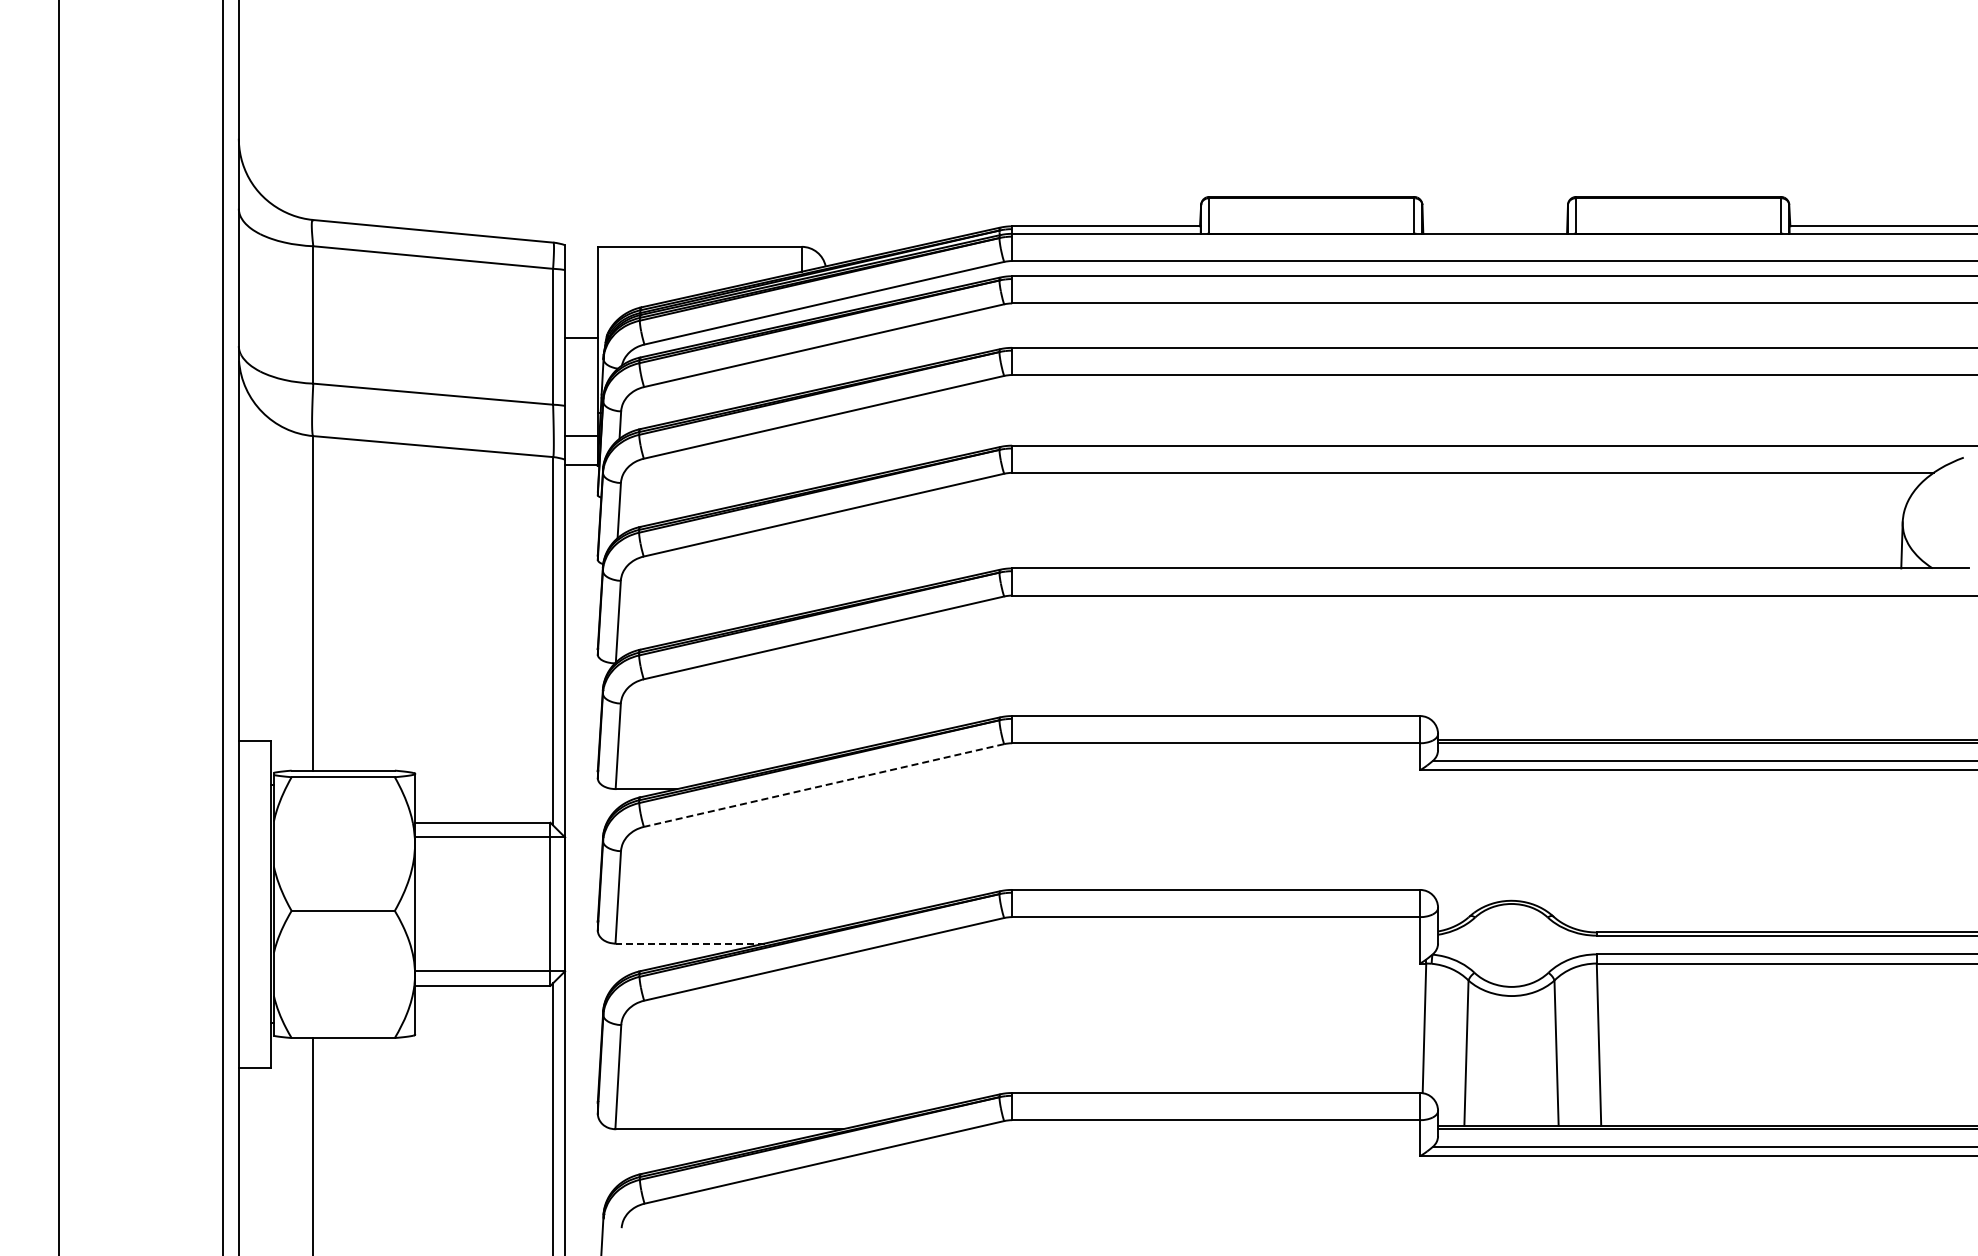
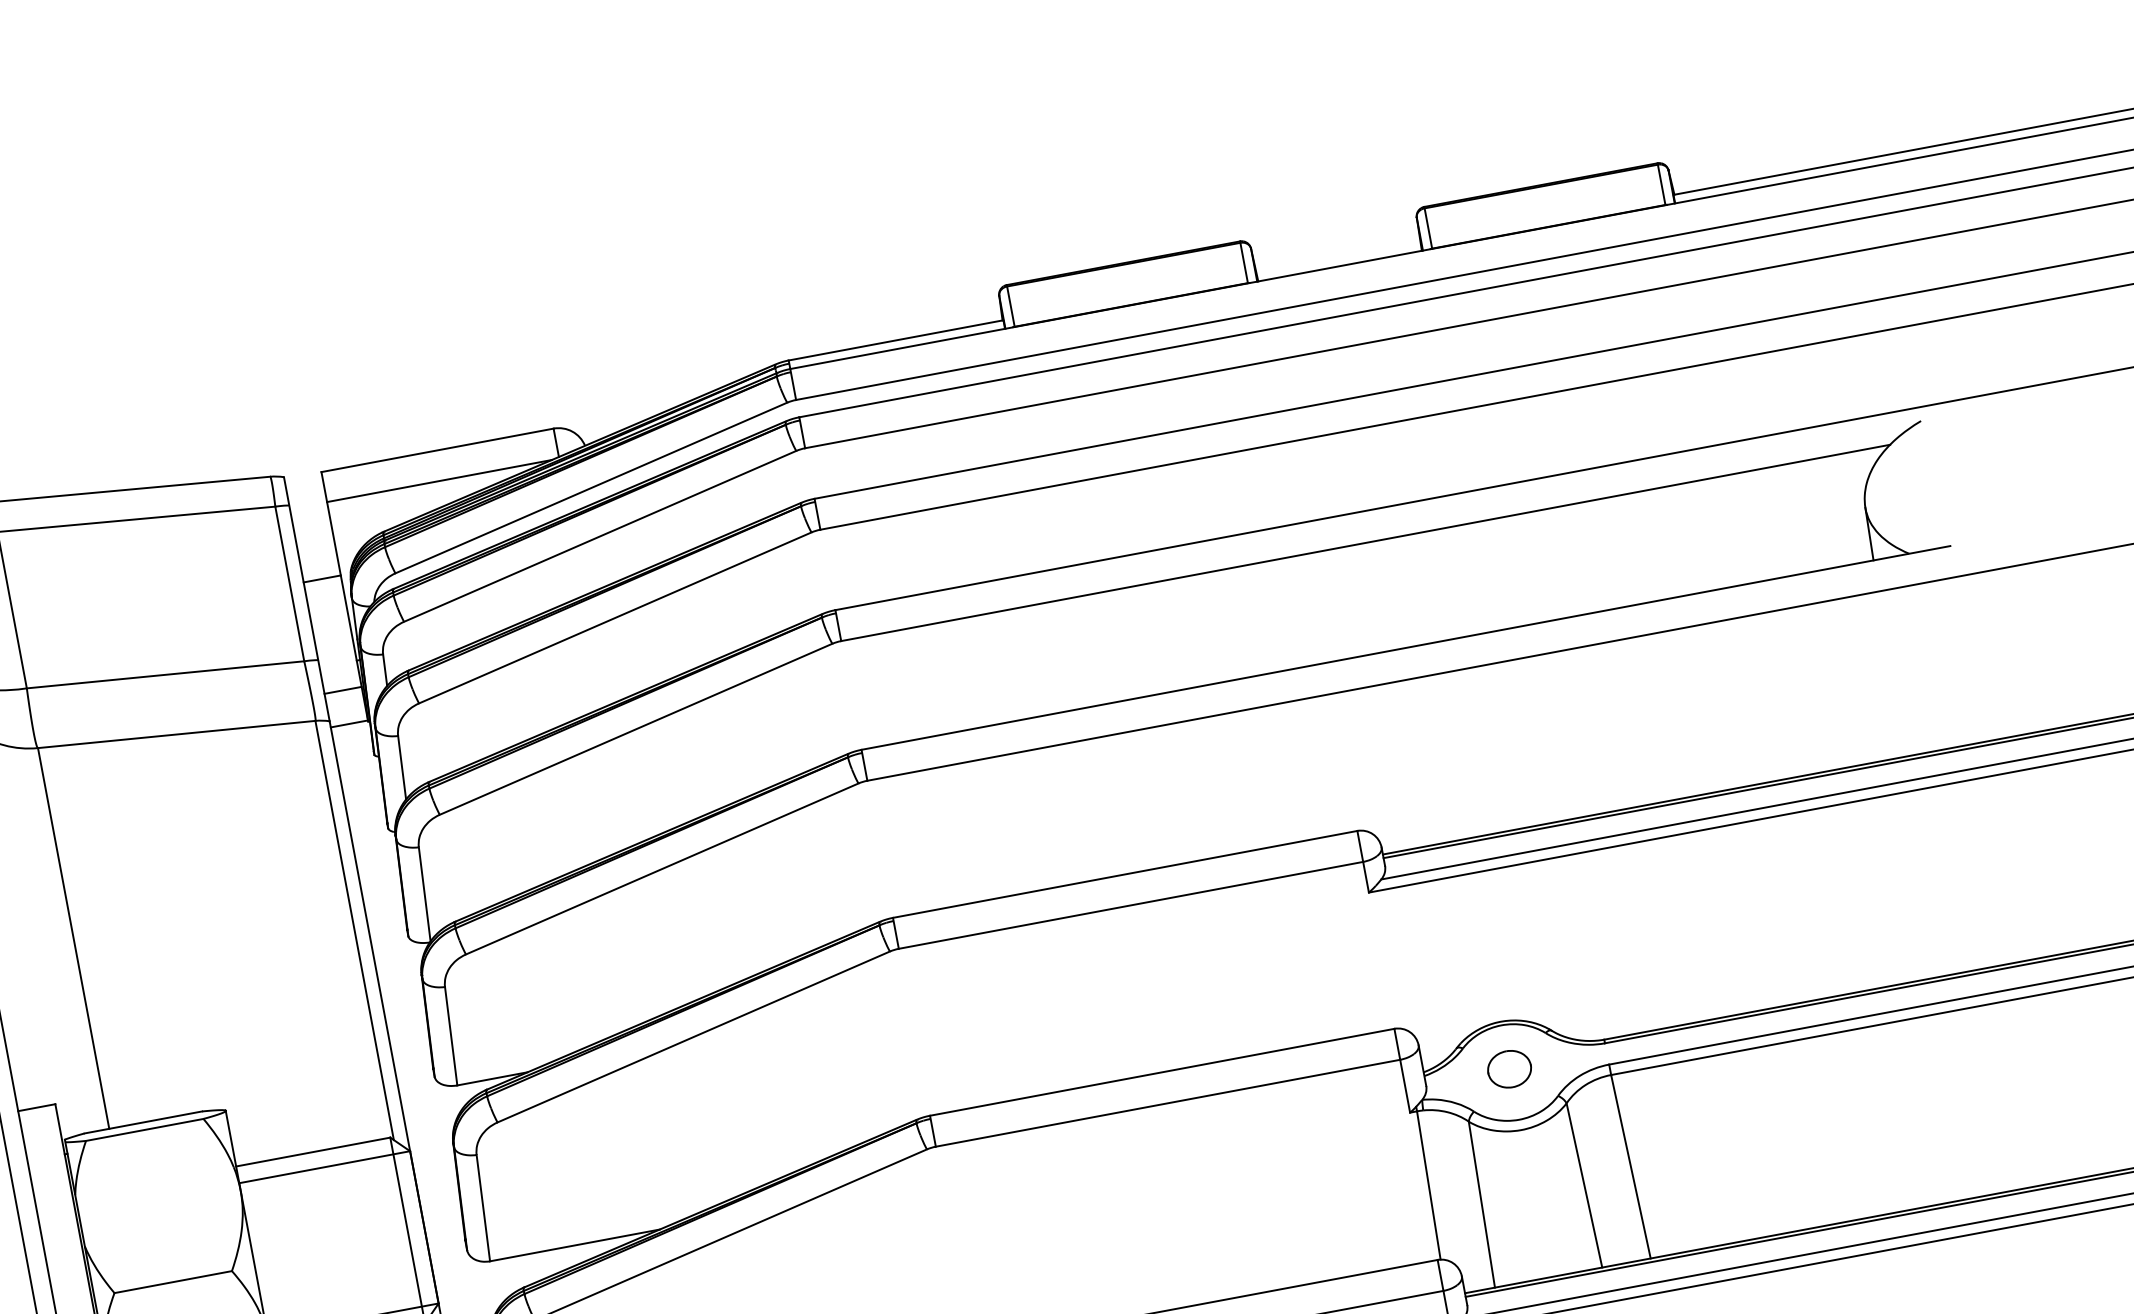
line: (696, 273) -> (439, 481), added
line: (824, 785) -> (694, 1036), dashed -> solid
part: (1511, 942) -> (1509, 1069), added
line: (690, 943) -> (575, 1245), dashed -> solid

